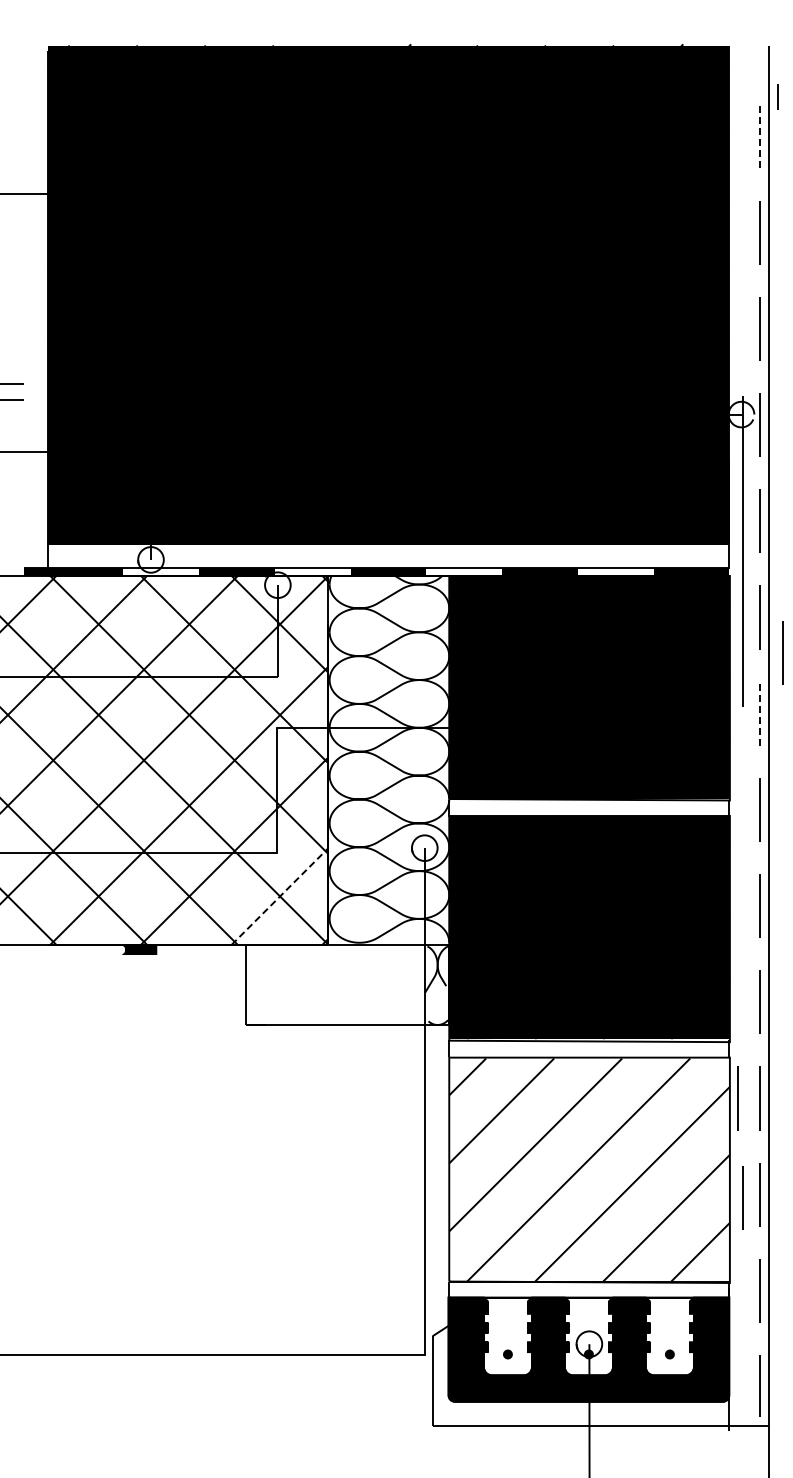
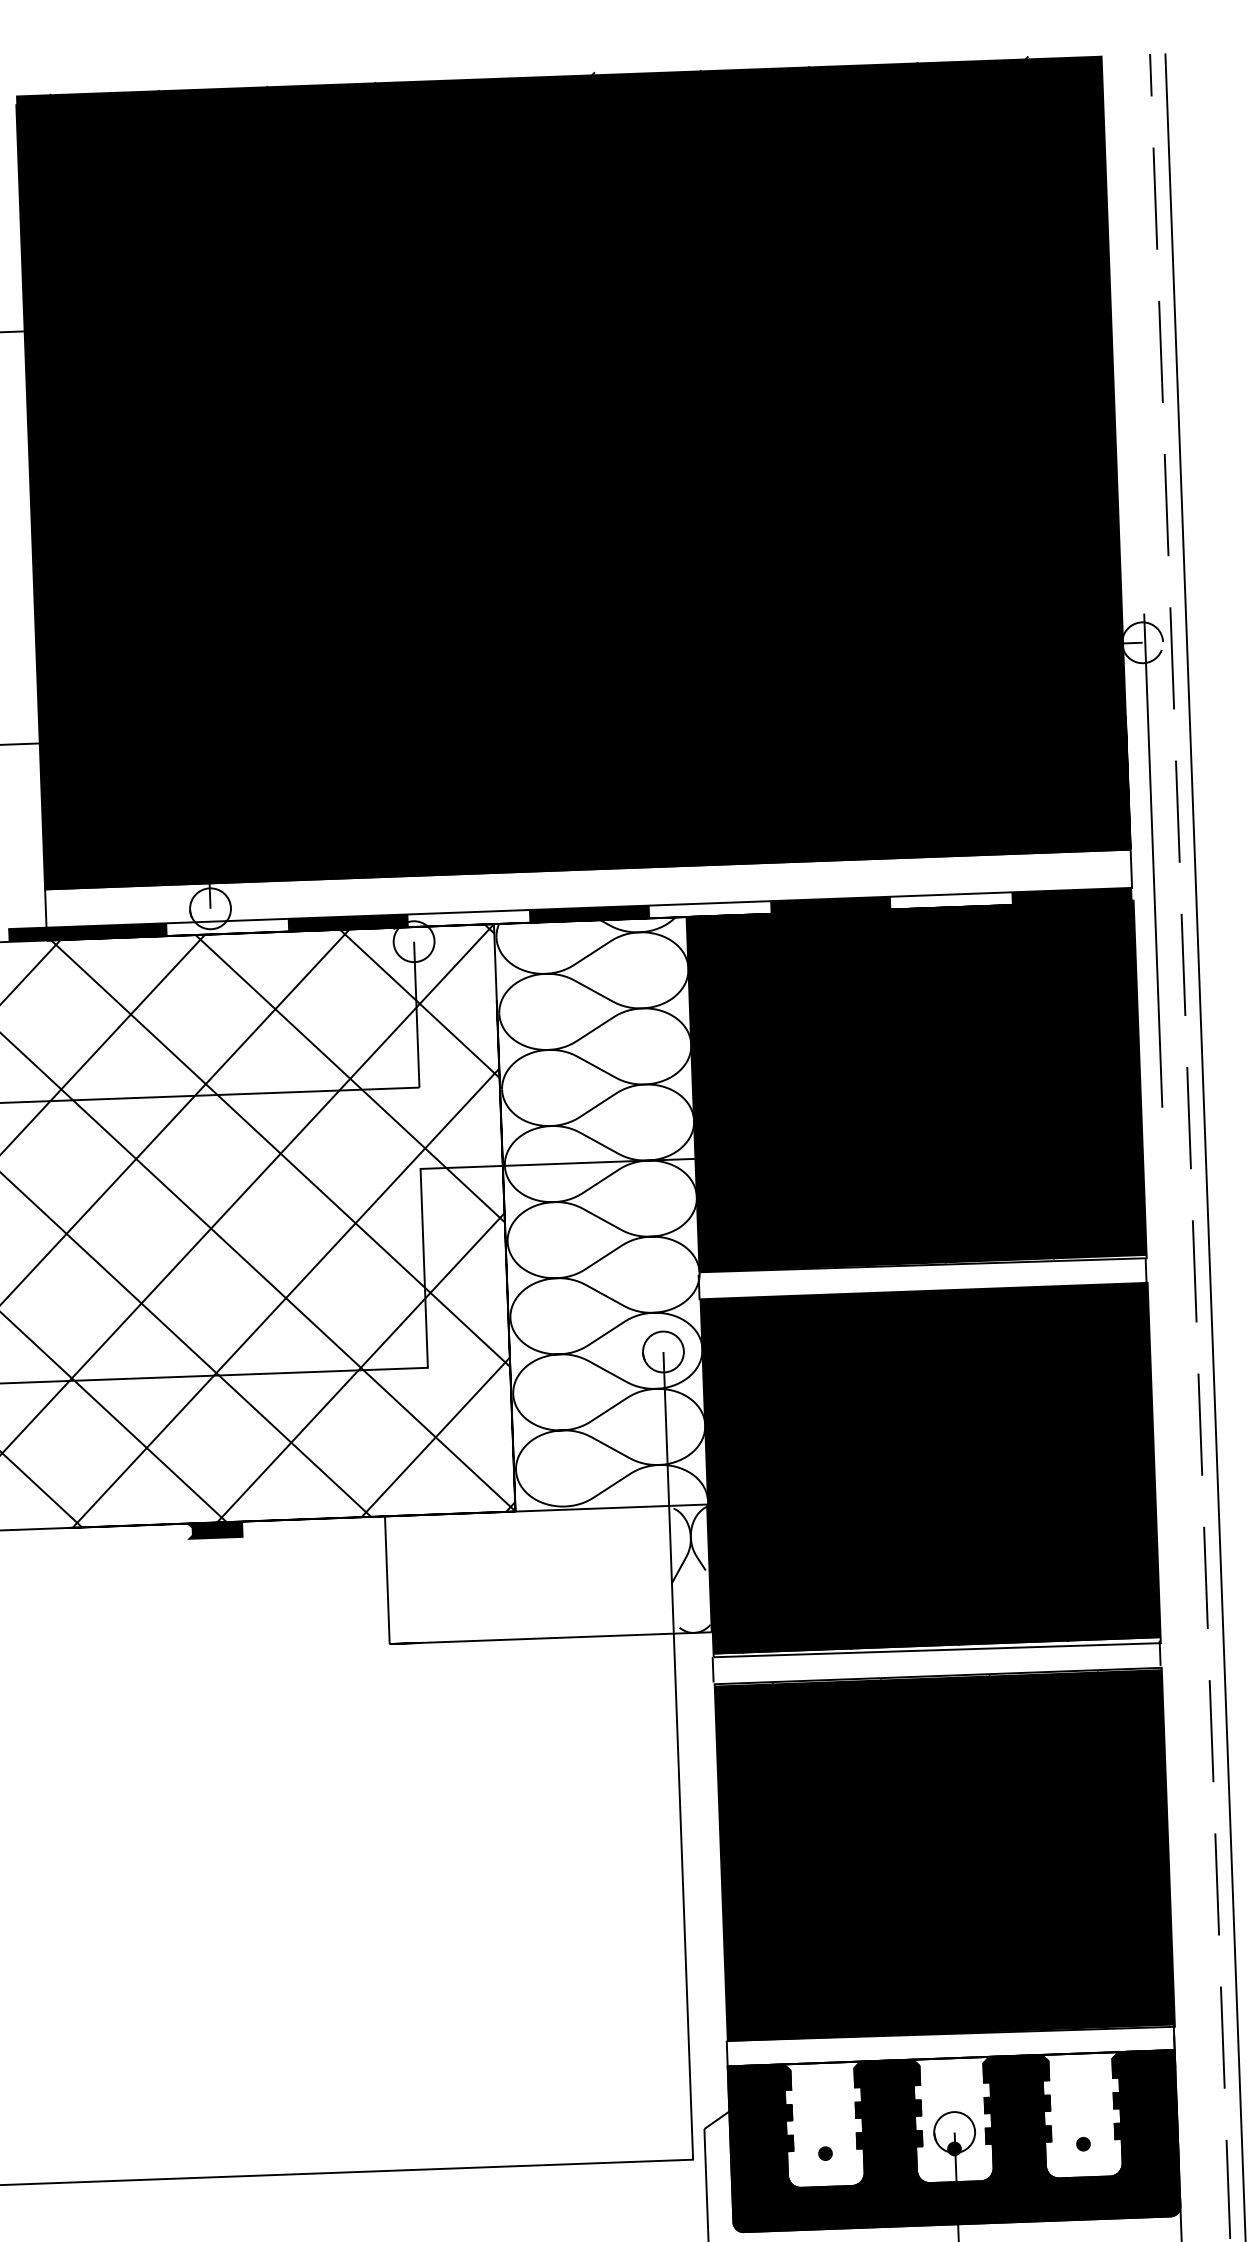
line: (777, 96) -> (1150, 74), moved
line: (759, 135) -> (1155, 197), dashed -> solid
line: (782, 652) -> (1221, 1019), removed
line: (759, 713) -> (1188, 1117), dashed -> solid
line: (280, 896) -> (436, 1437), dashed -> solid
line: (737, 1098) -> (1176, 1732), removed
fill: (589, 1169) -> (944, 1854), added
line: (742, 1197) -> (1189, 1889), removed

